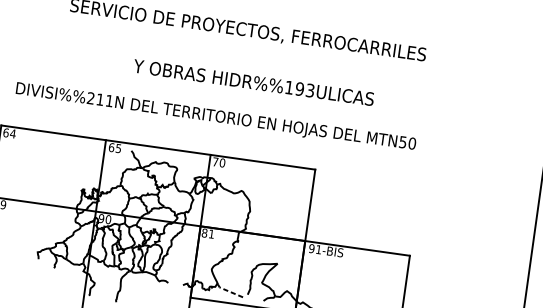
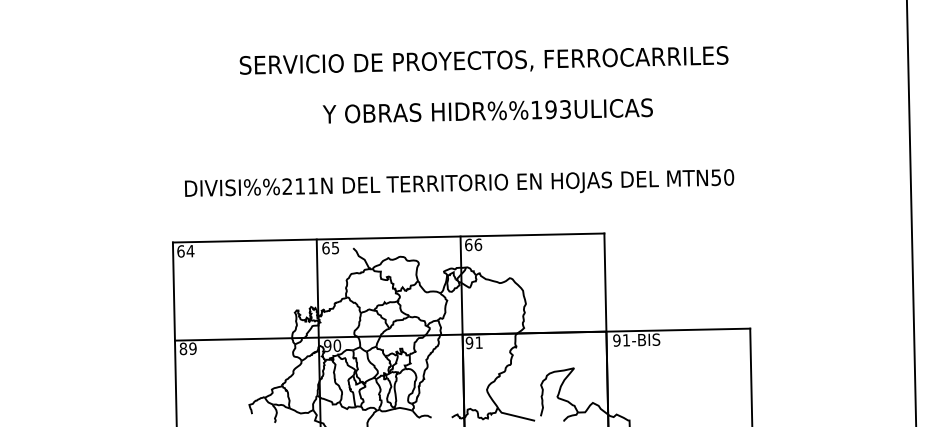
text: (253, 82) -> (487, 110), moved
text: (219, 162) -> (473, 244), 70 -> 66
text: (204, 232) -> (469, 342), 81 -> 91
line: (228, 291) -> (514, 415), dashed -> solid

